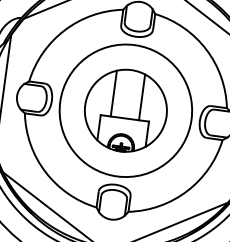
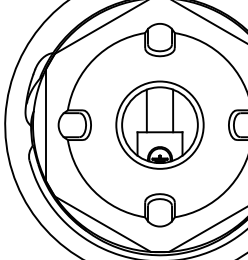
circle: (125, 109) -> (159, 124), size x0.71

